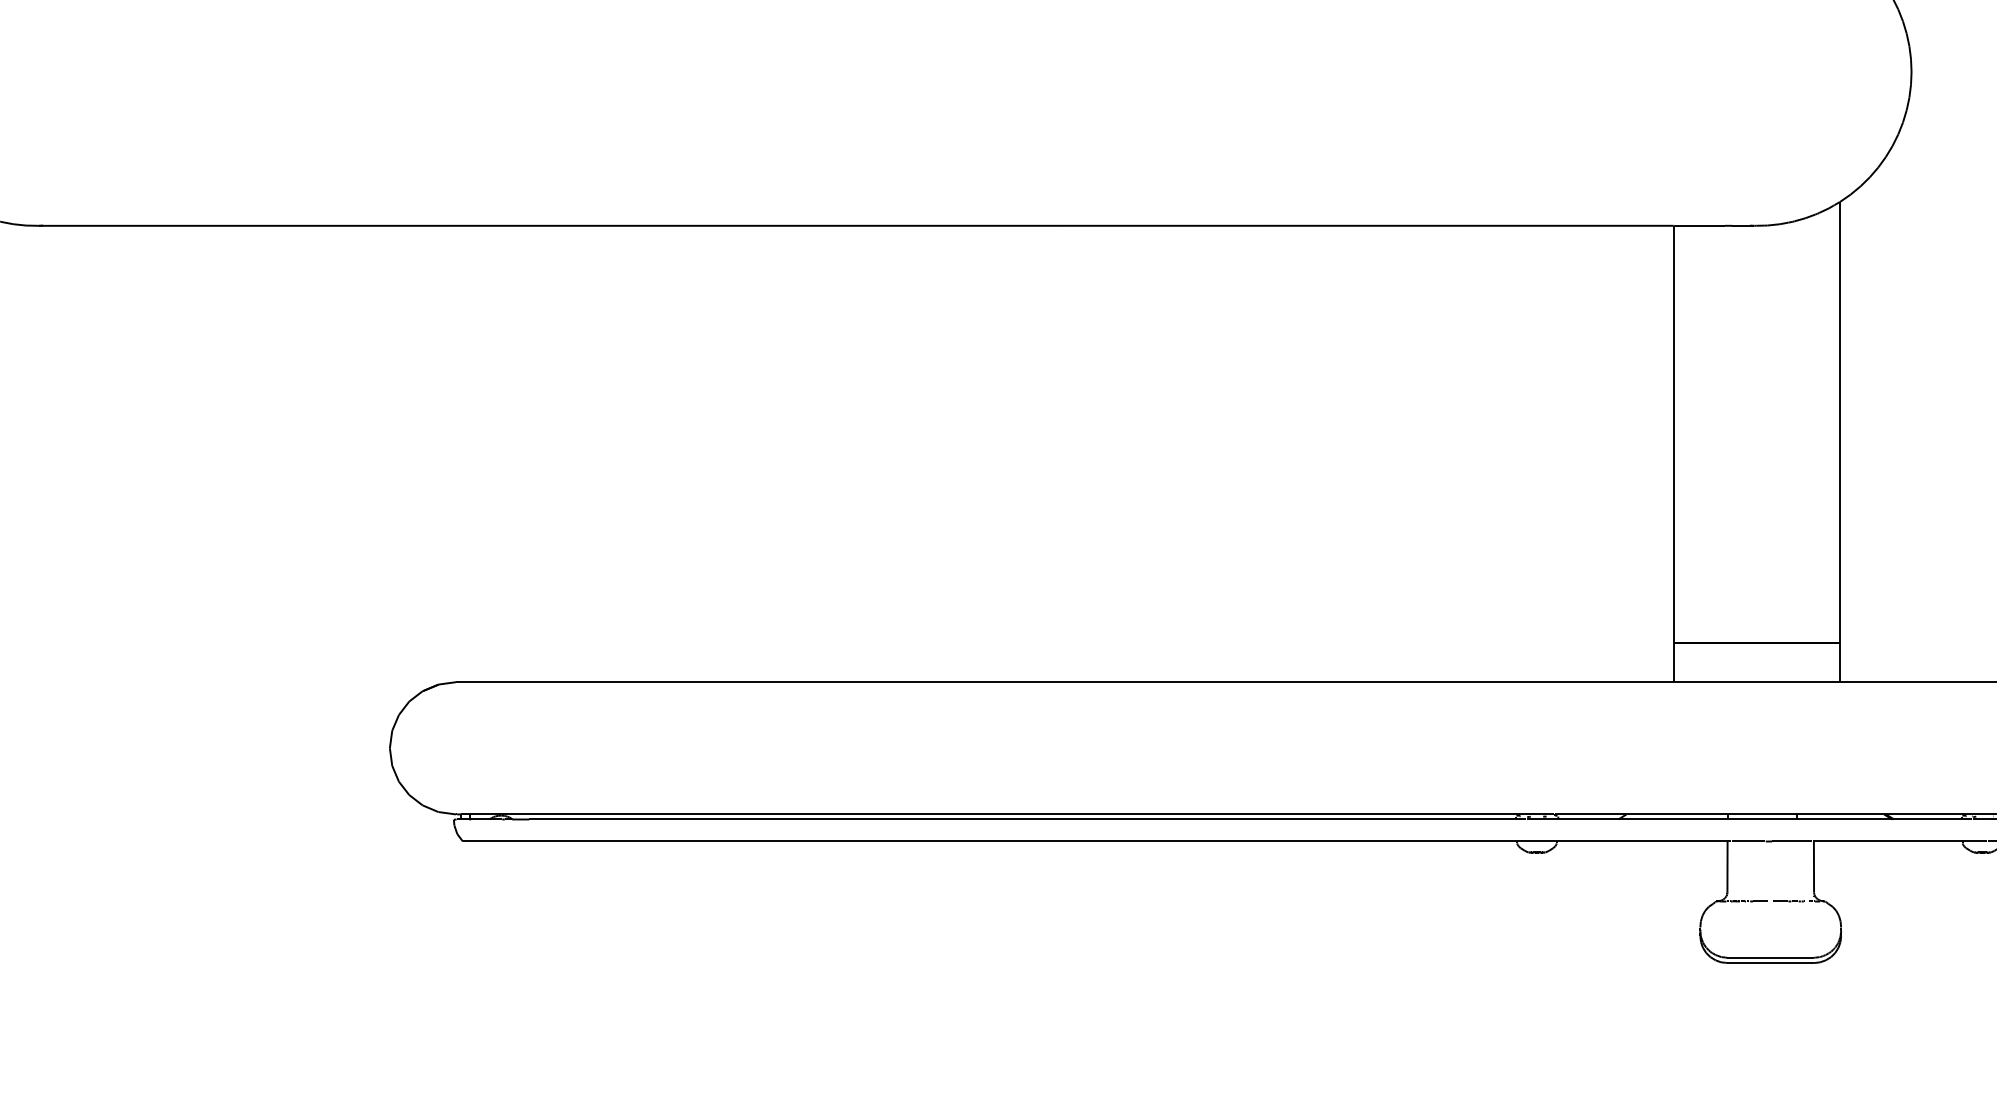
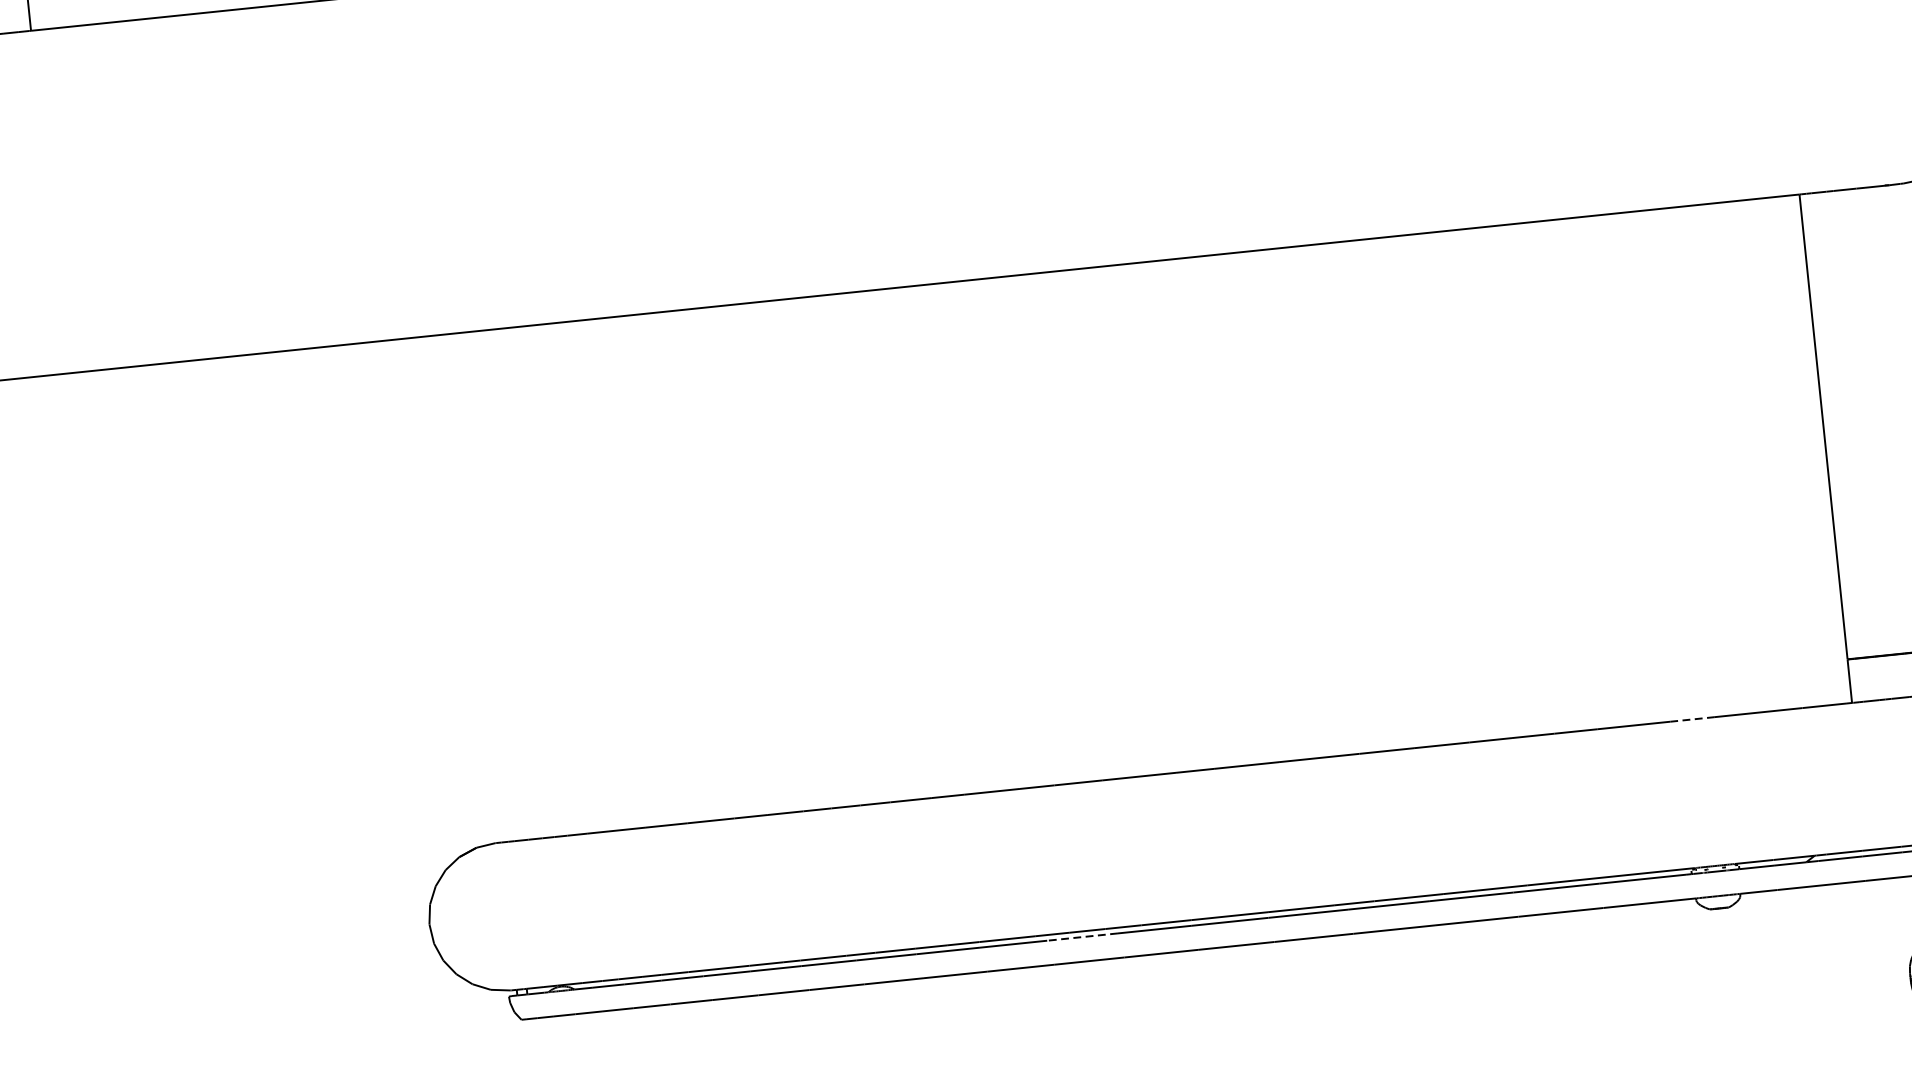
line: (1530, 682) -> (1692, 719), solid -> dashed
line: (968, 819) -> (1082, 937), solid -> dashed

